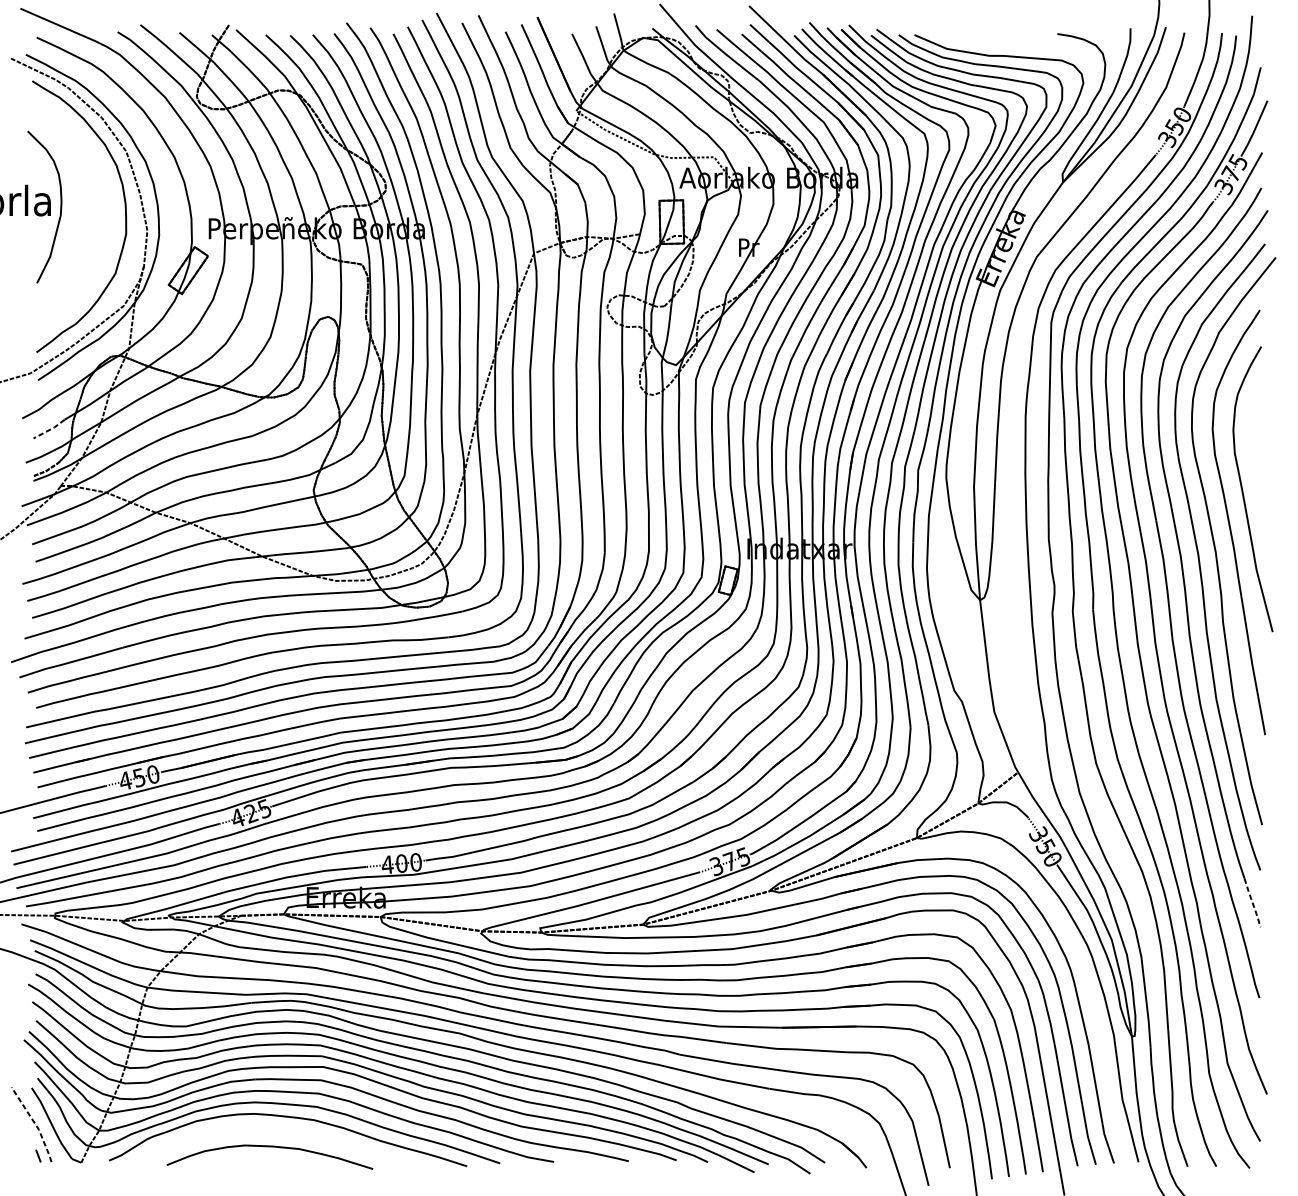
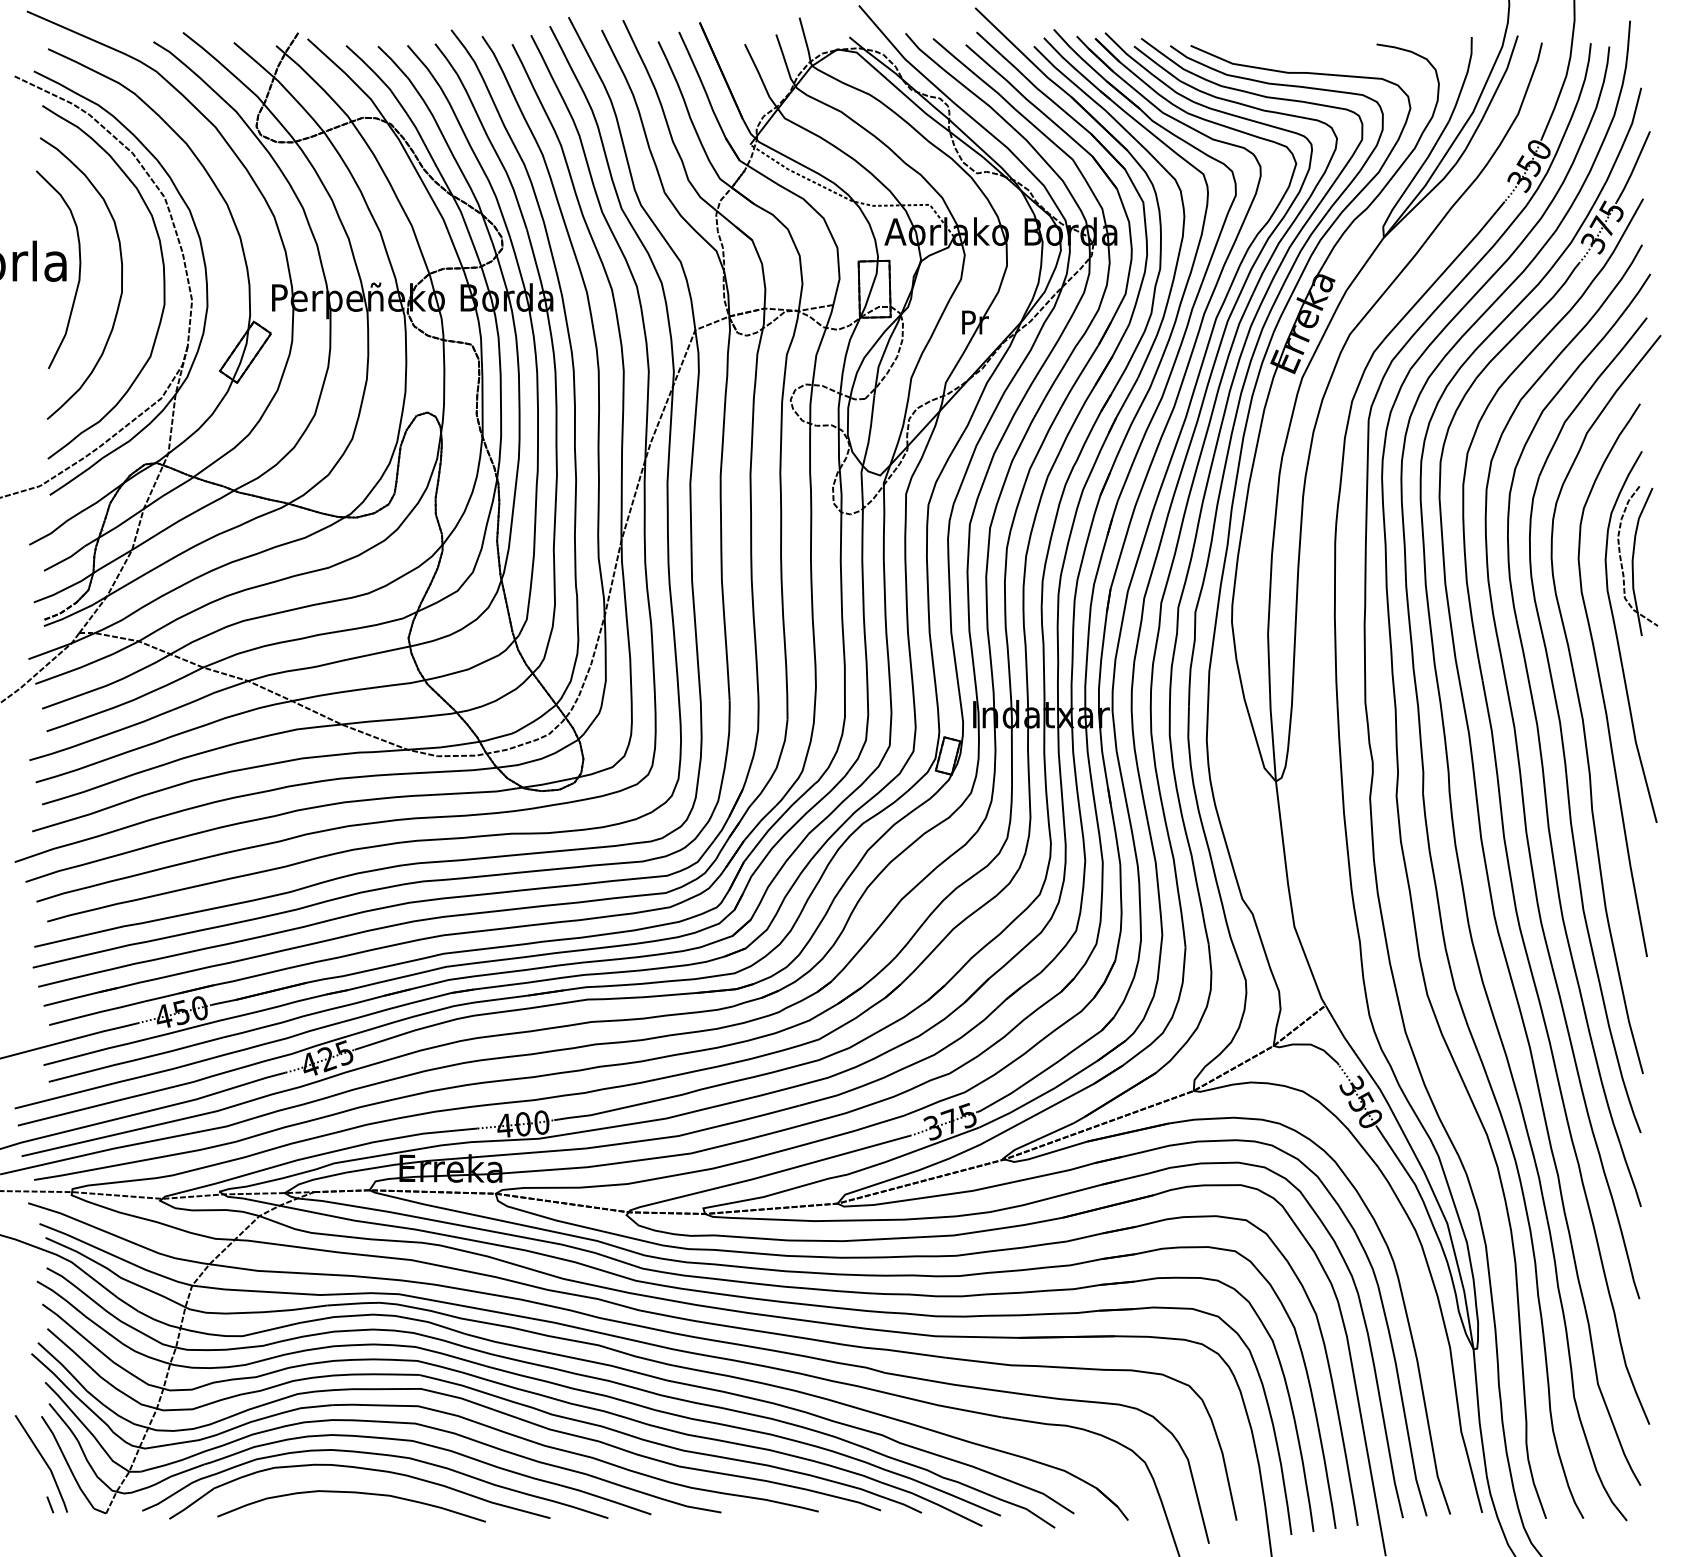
curve: (93, 213) -> (121, 278), added
line: (49, 429) -> (64, 559), dashed -> solid
part: (1257, 431) -> (1637, 561), added
line: (1252, 903) -> (1630, 1175), dashed -> solid
line: (35, 1123) -> (46, 1462), dashed -> solid
curve: (277, 1128) -> (361, 1469), added

